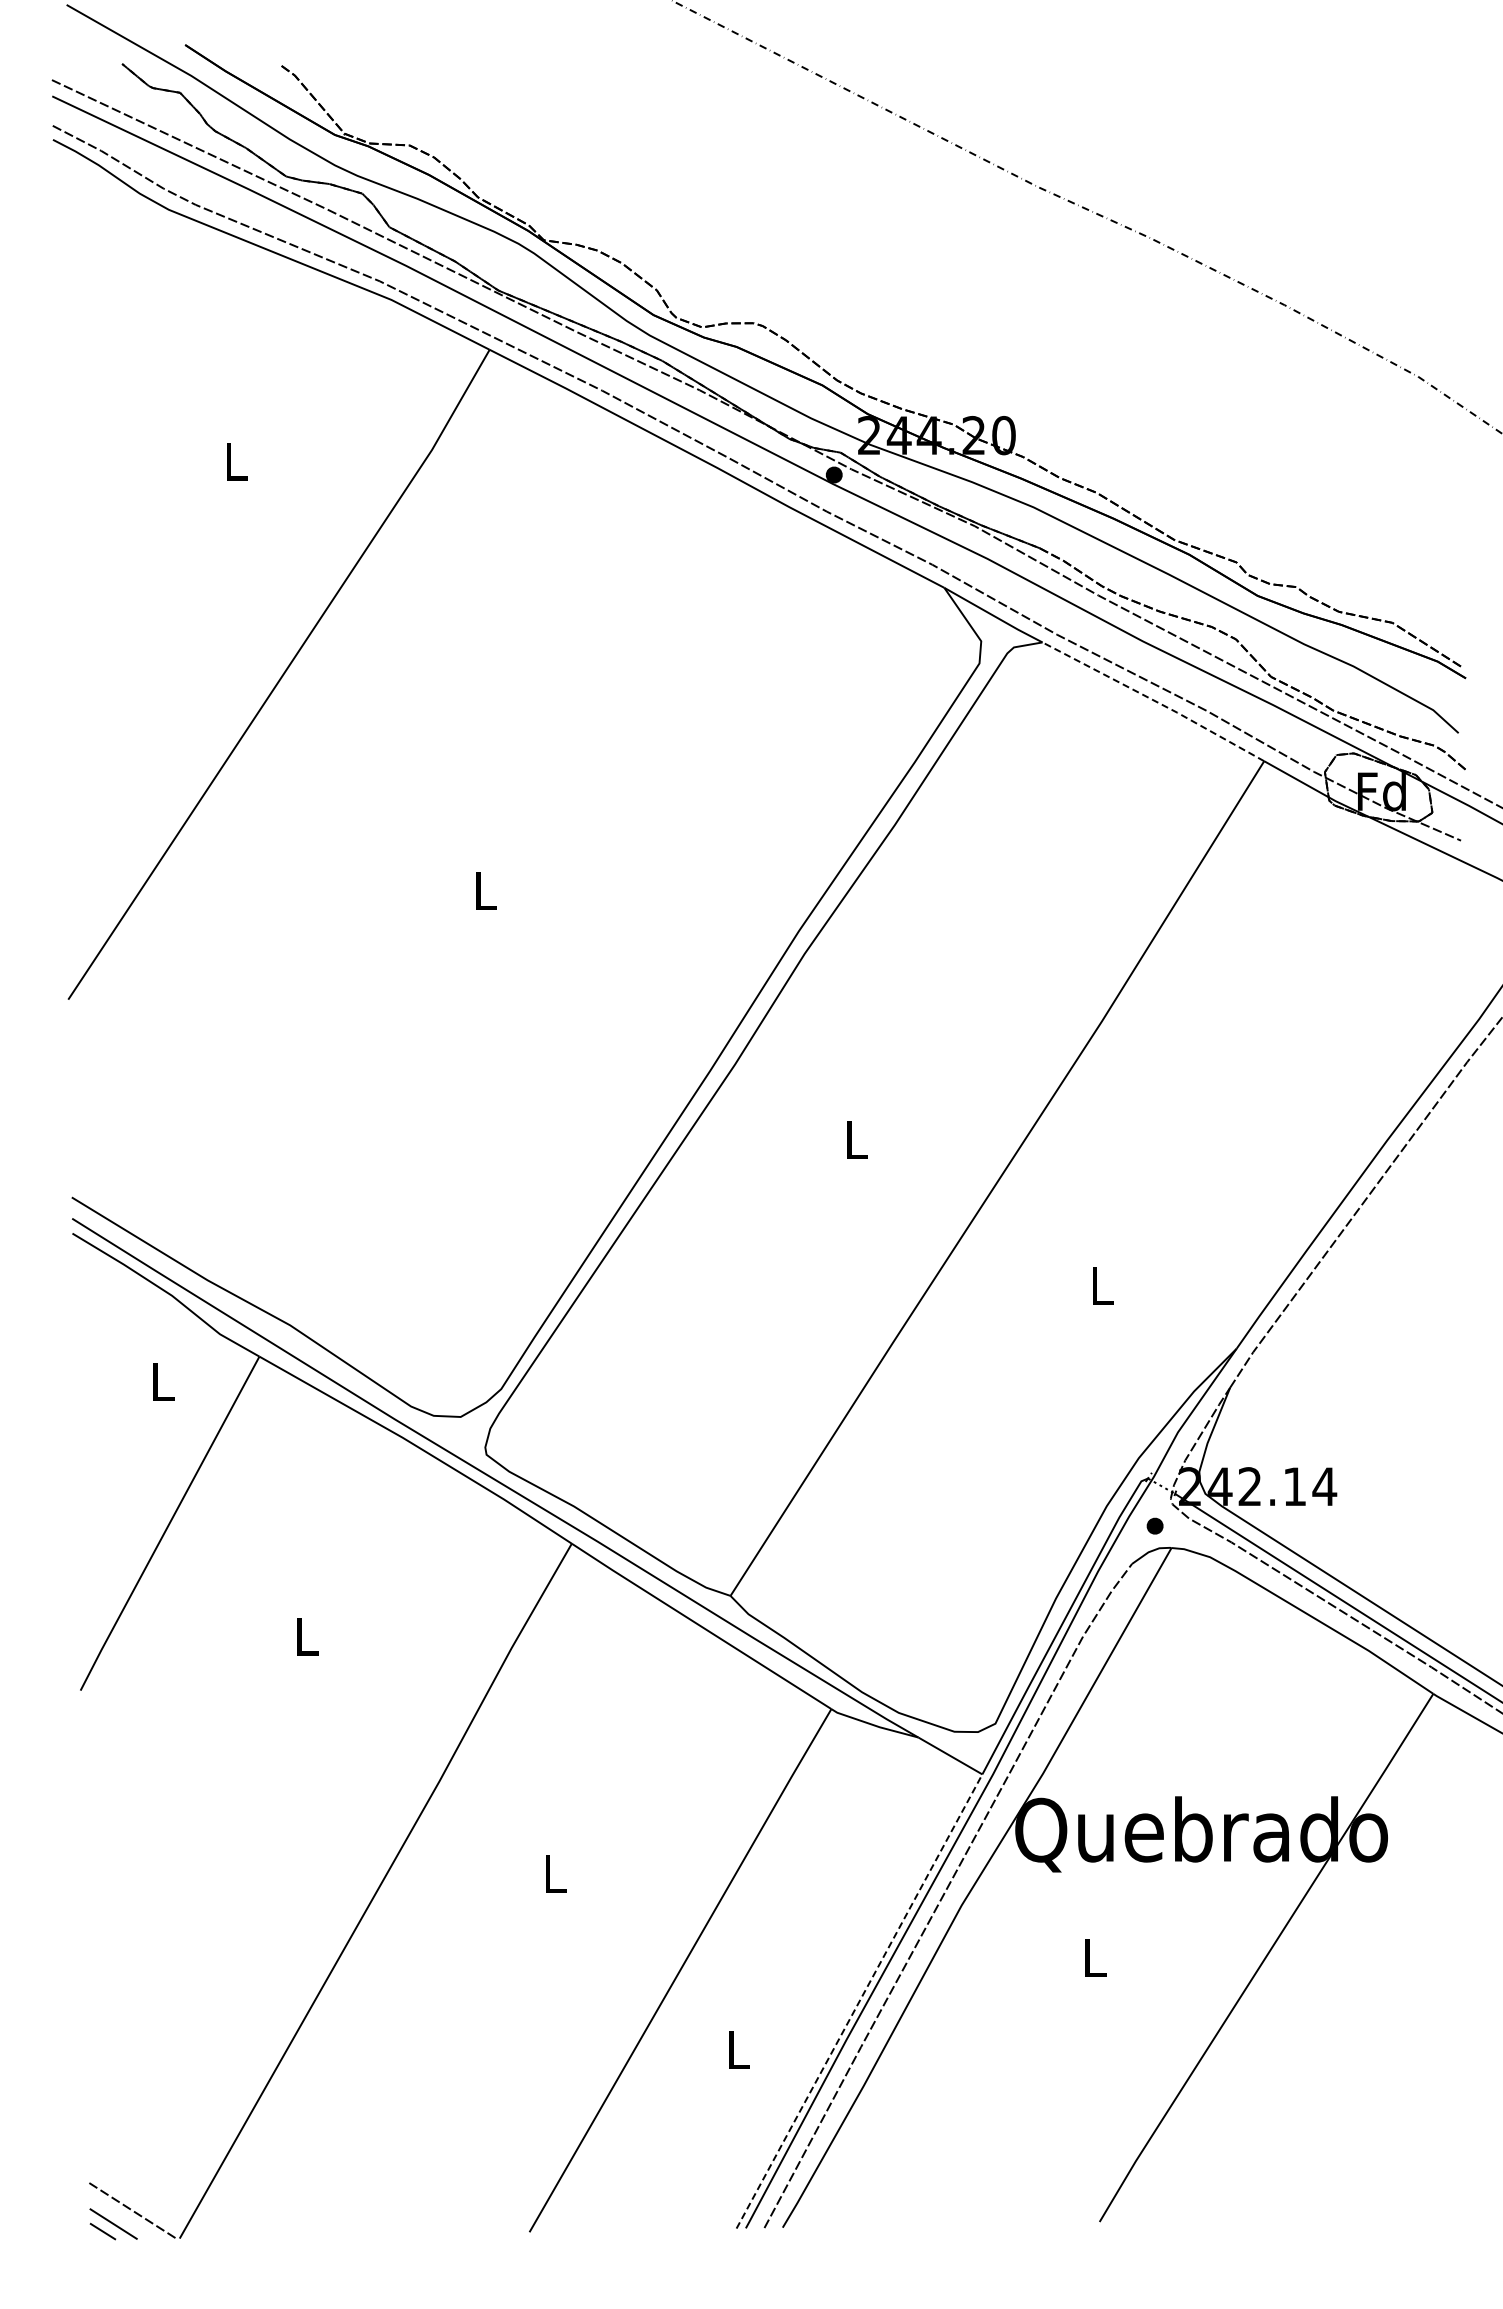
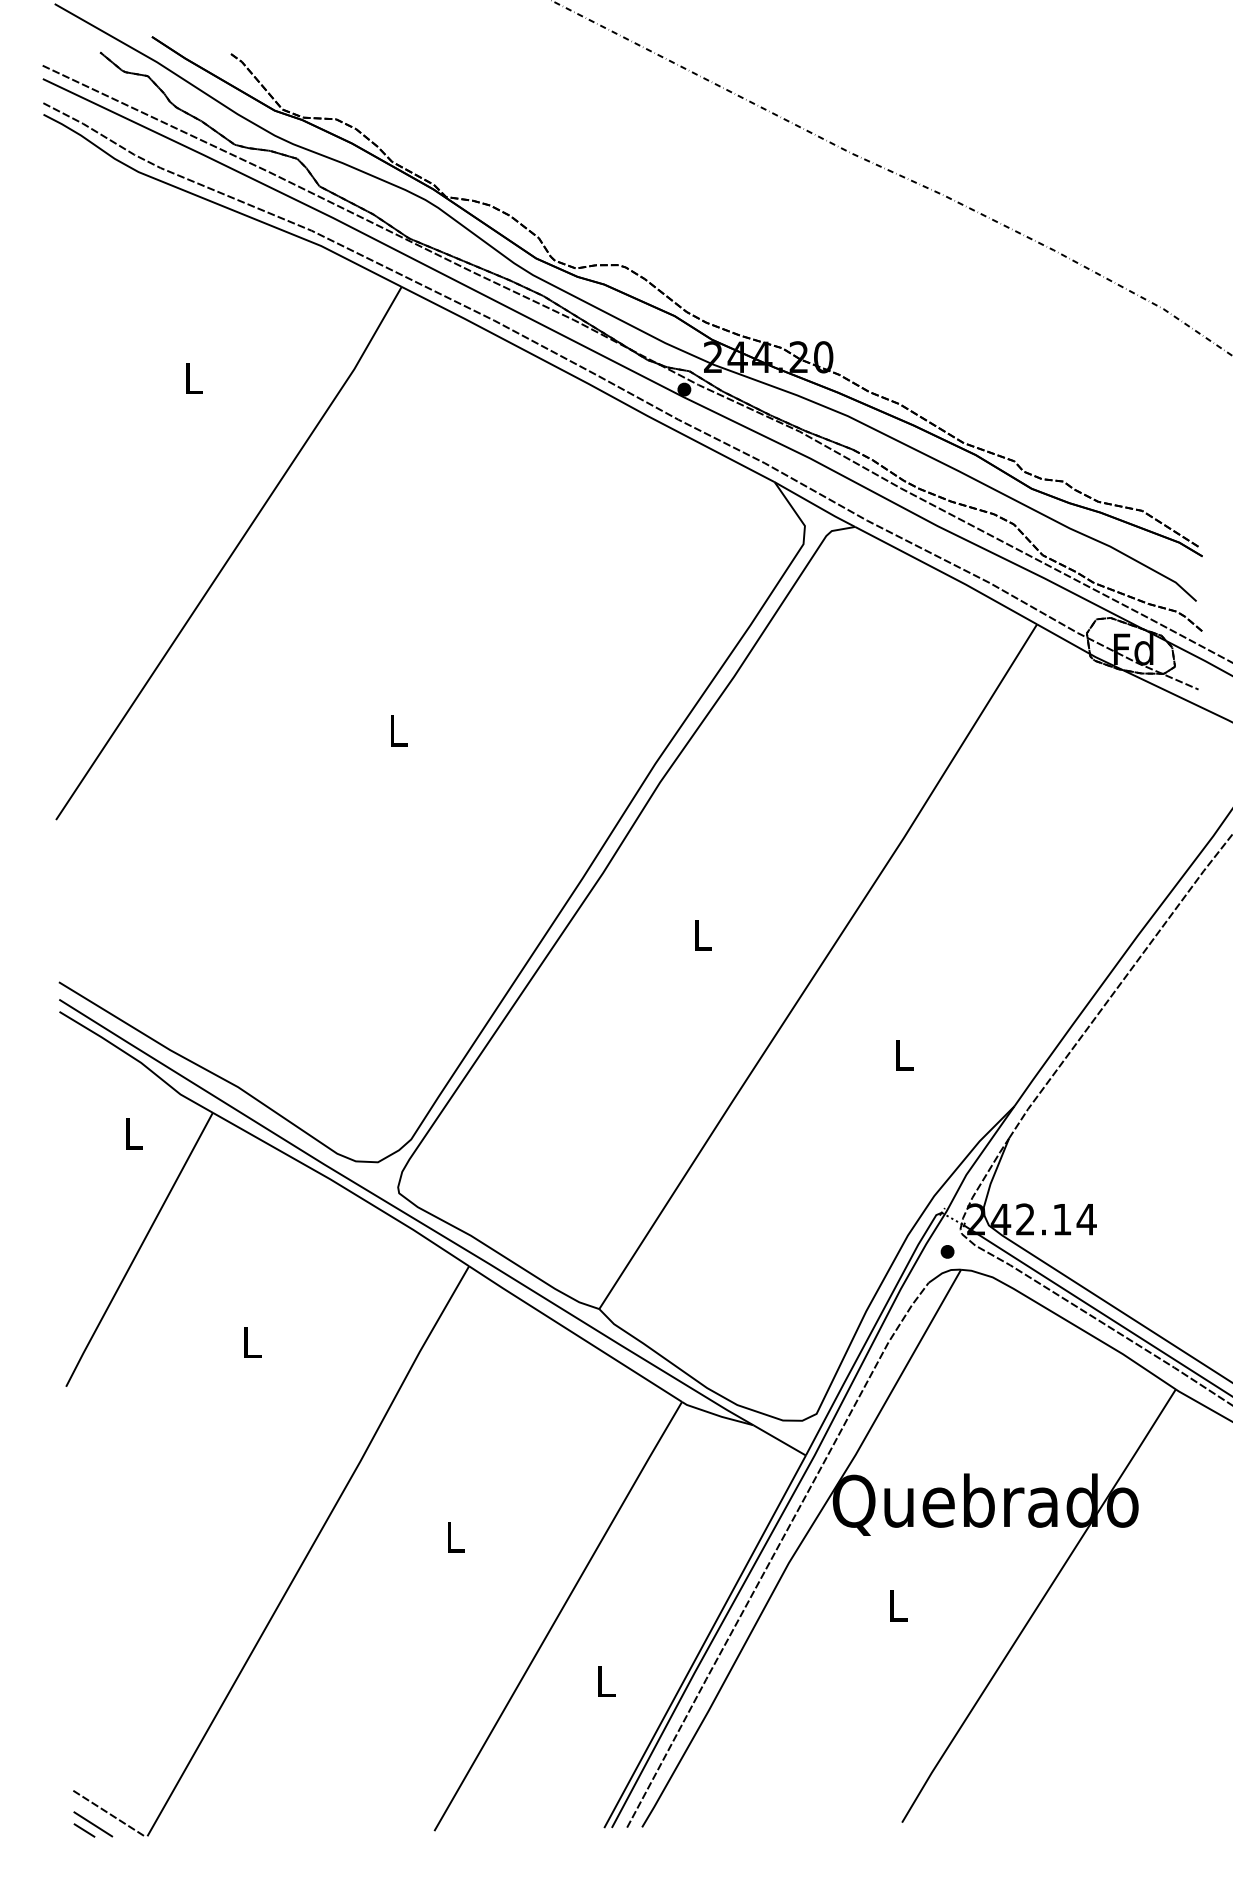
line: (1154, 700) -> (947, 574), dashed -> solid
line: (859, 2001) -> (705, 1641), dashed -> solid

